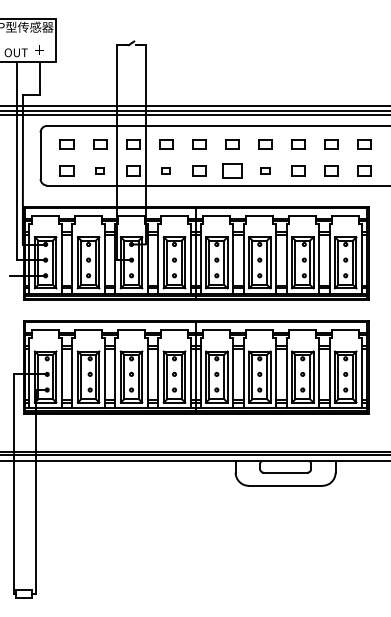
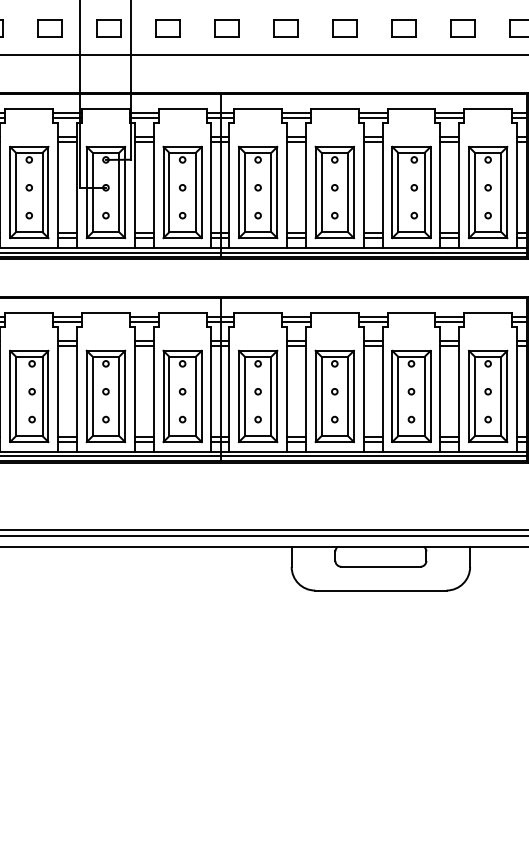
part: (100, 170) -> (50, 27), size x1.67
part: (166, 170) -> (168, 27), size x1.67
part: (232, 170) -> (286, 27), size x0.71
part: (265, 170) -> (344, 27), size x1.67

